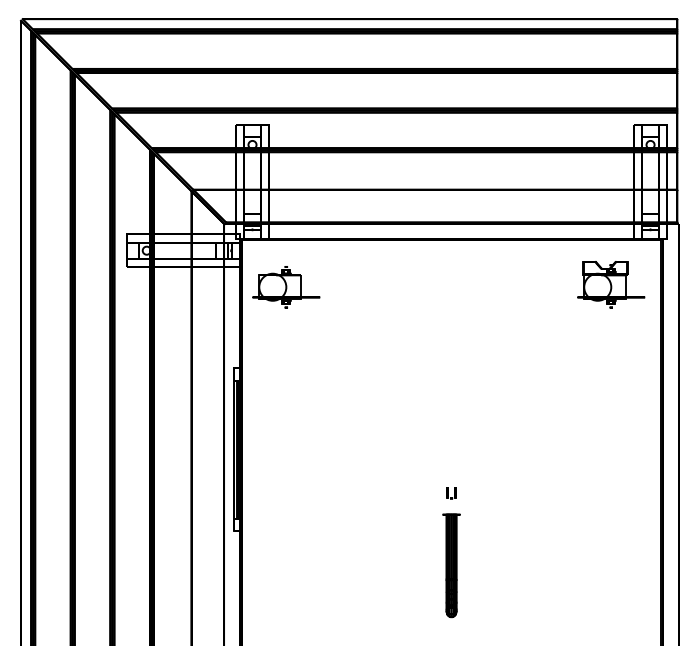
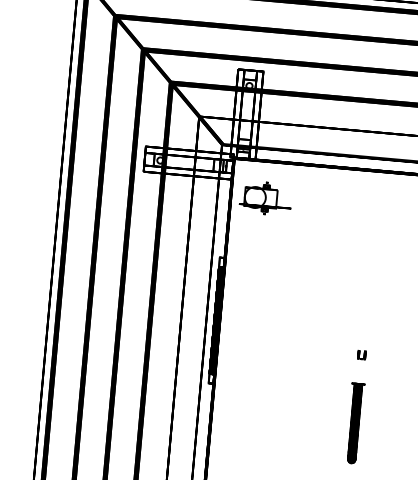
part: (451, 493) -> (361, 355), moved
part: (451, 565) -> (354, 423), moved

